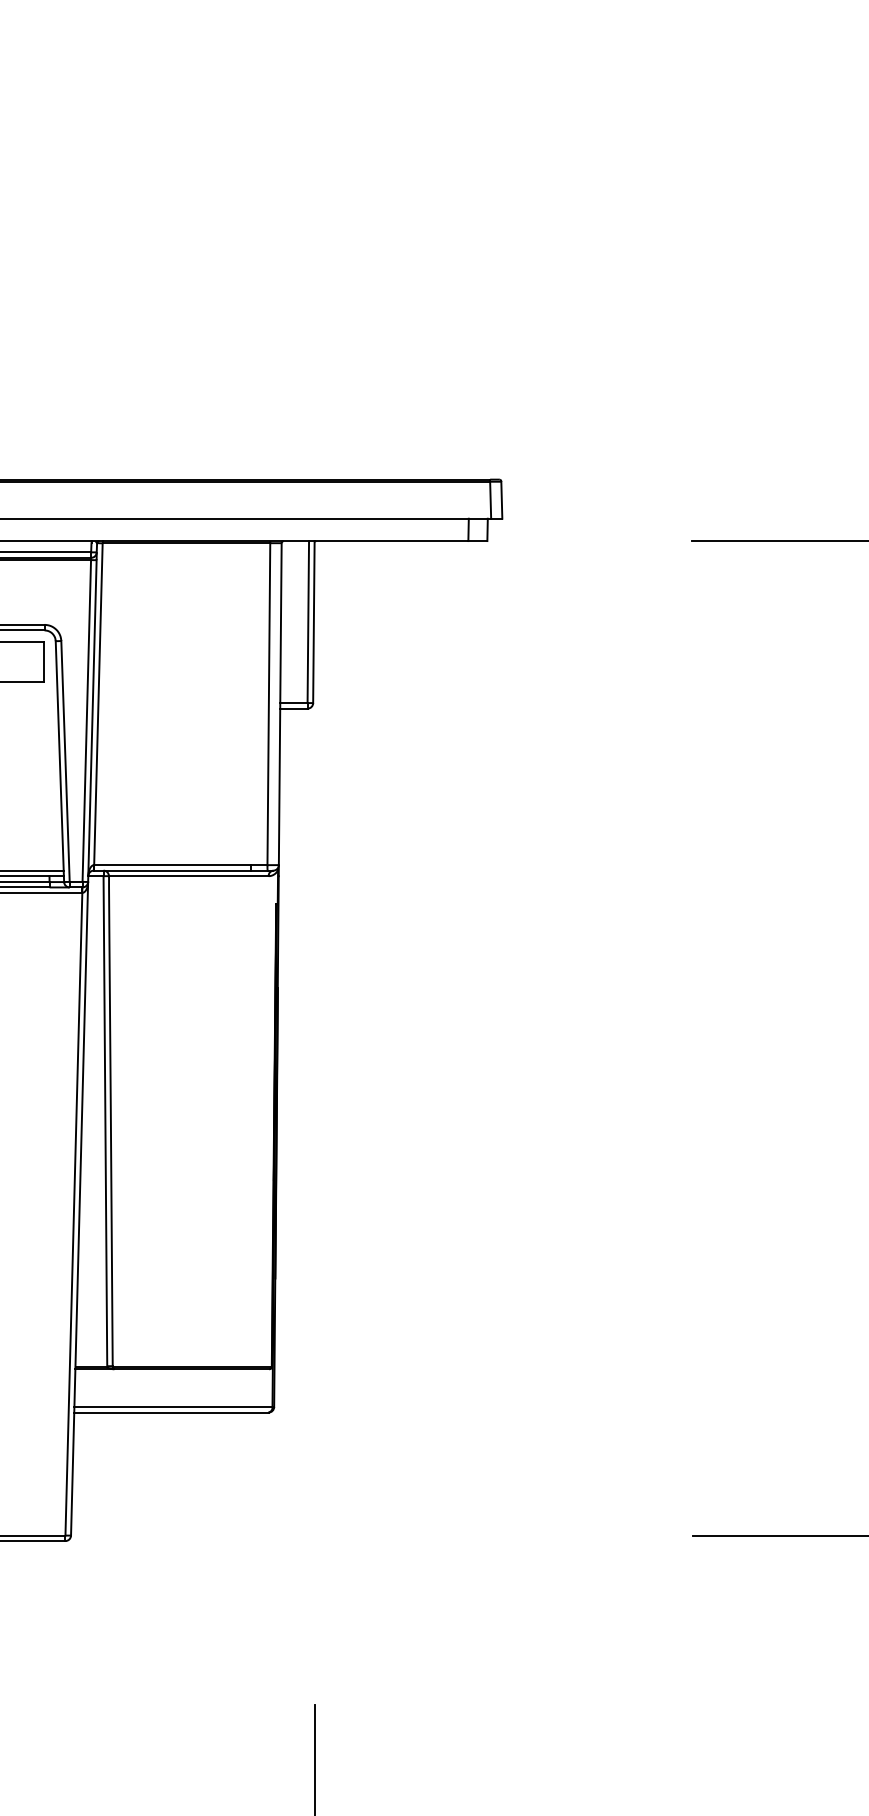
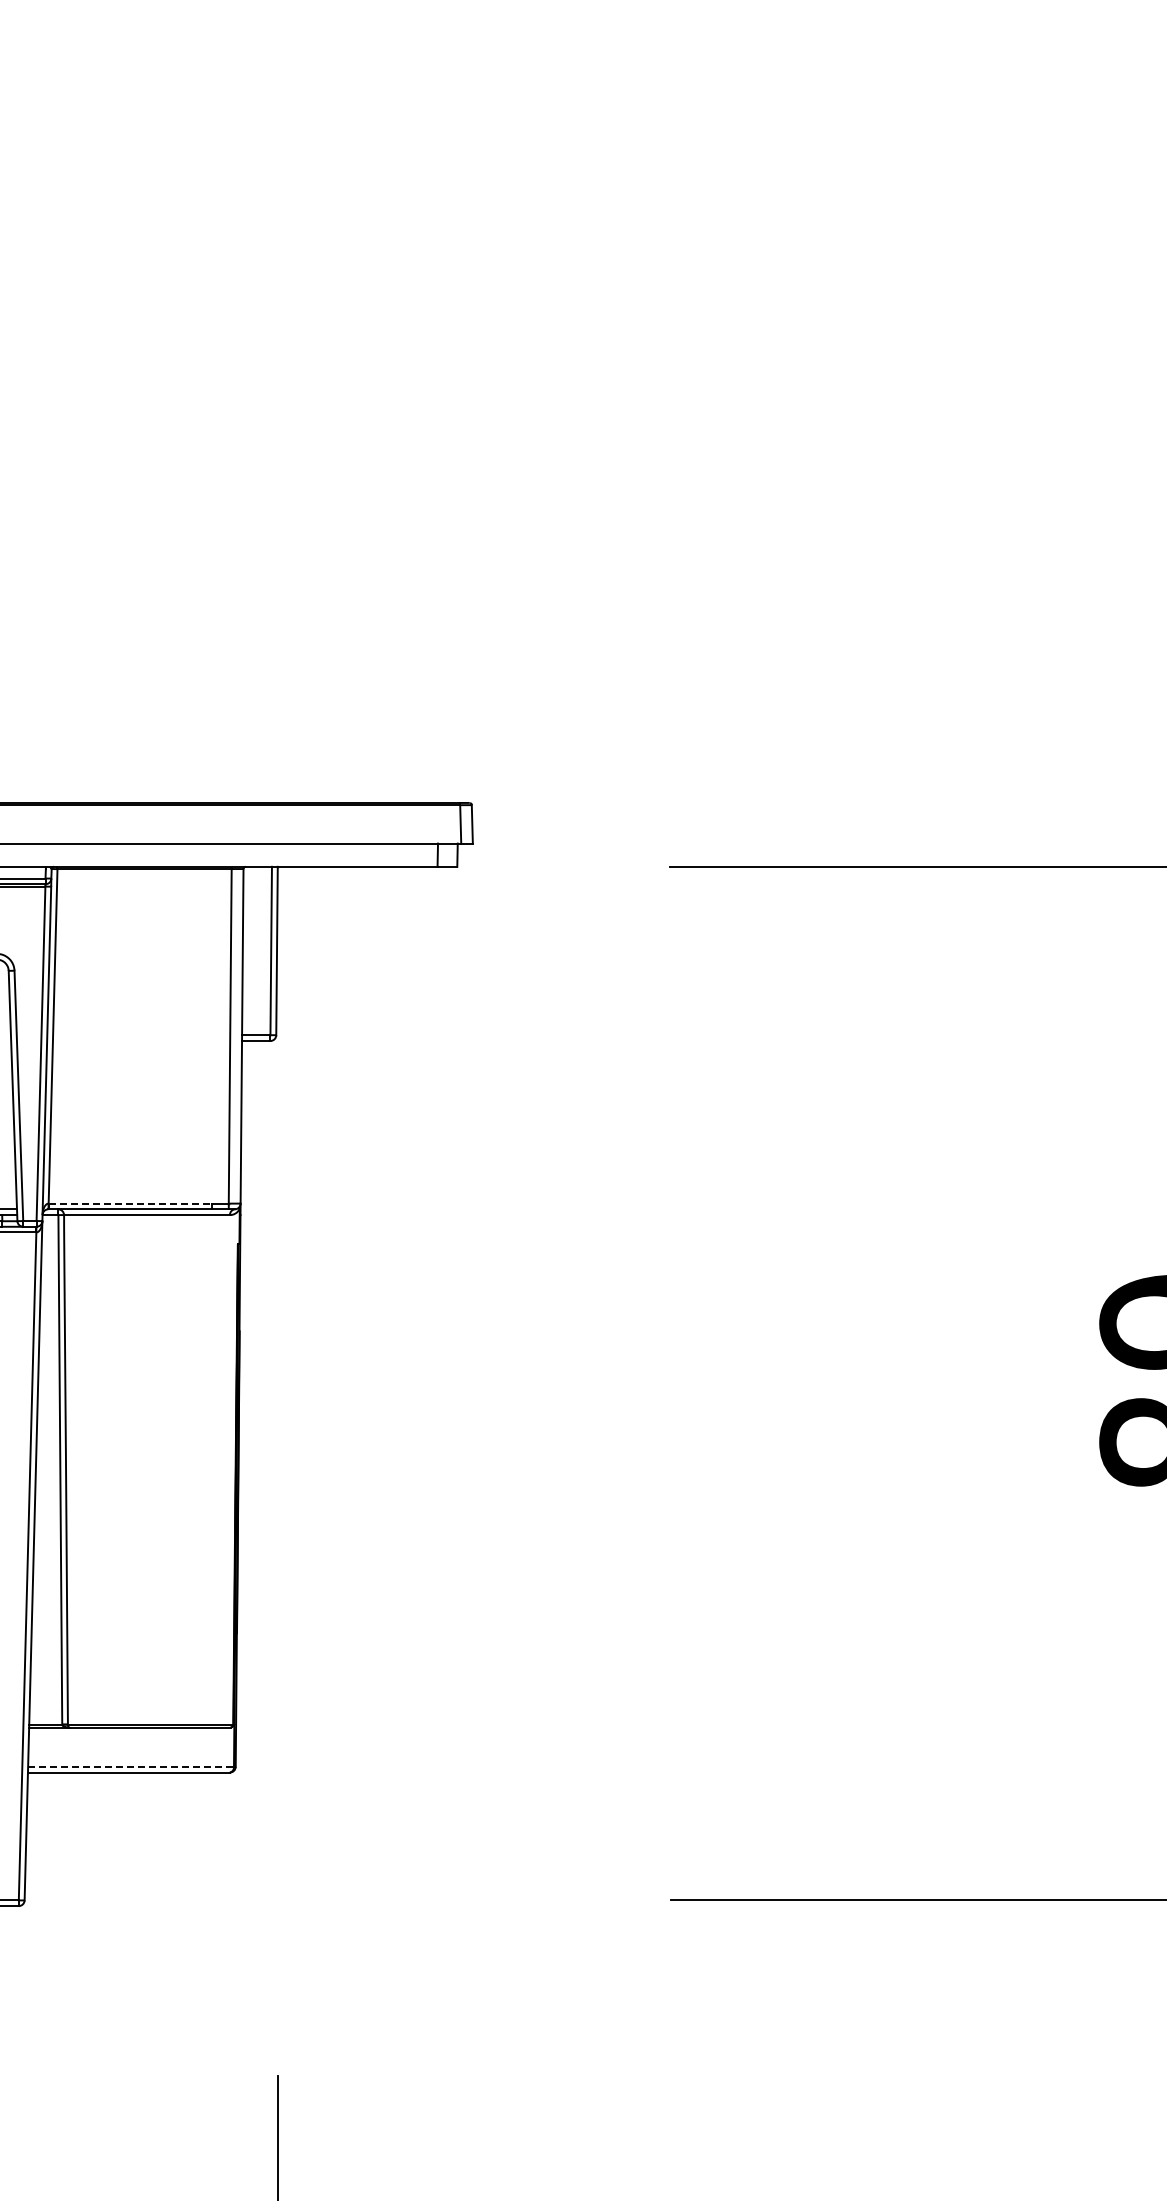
line: (172, 865) -> (130, 1203), solid -> dashed
line: (173, 1406) -> (131, 1766), solid -> dashed

